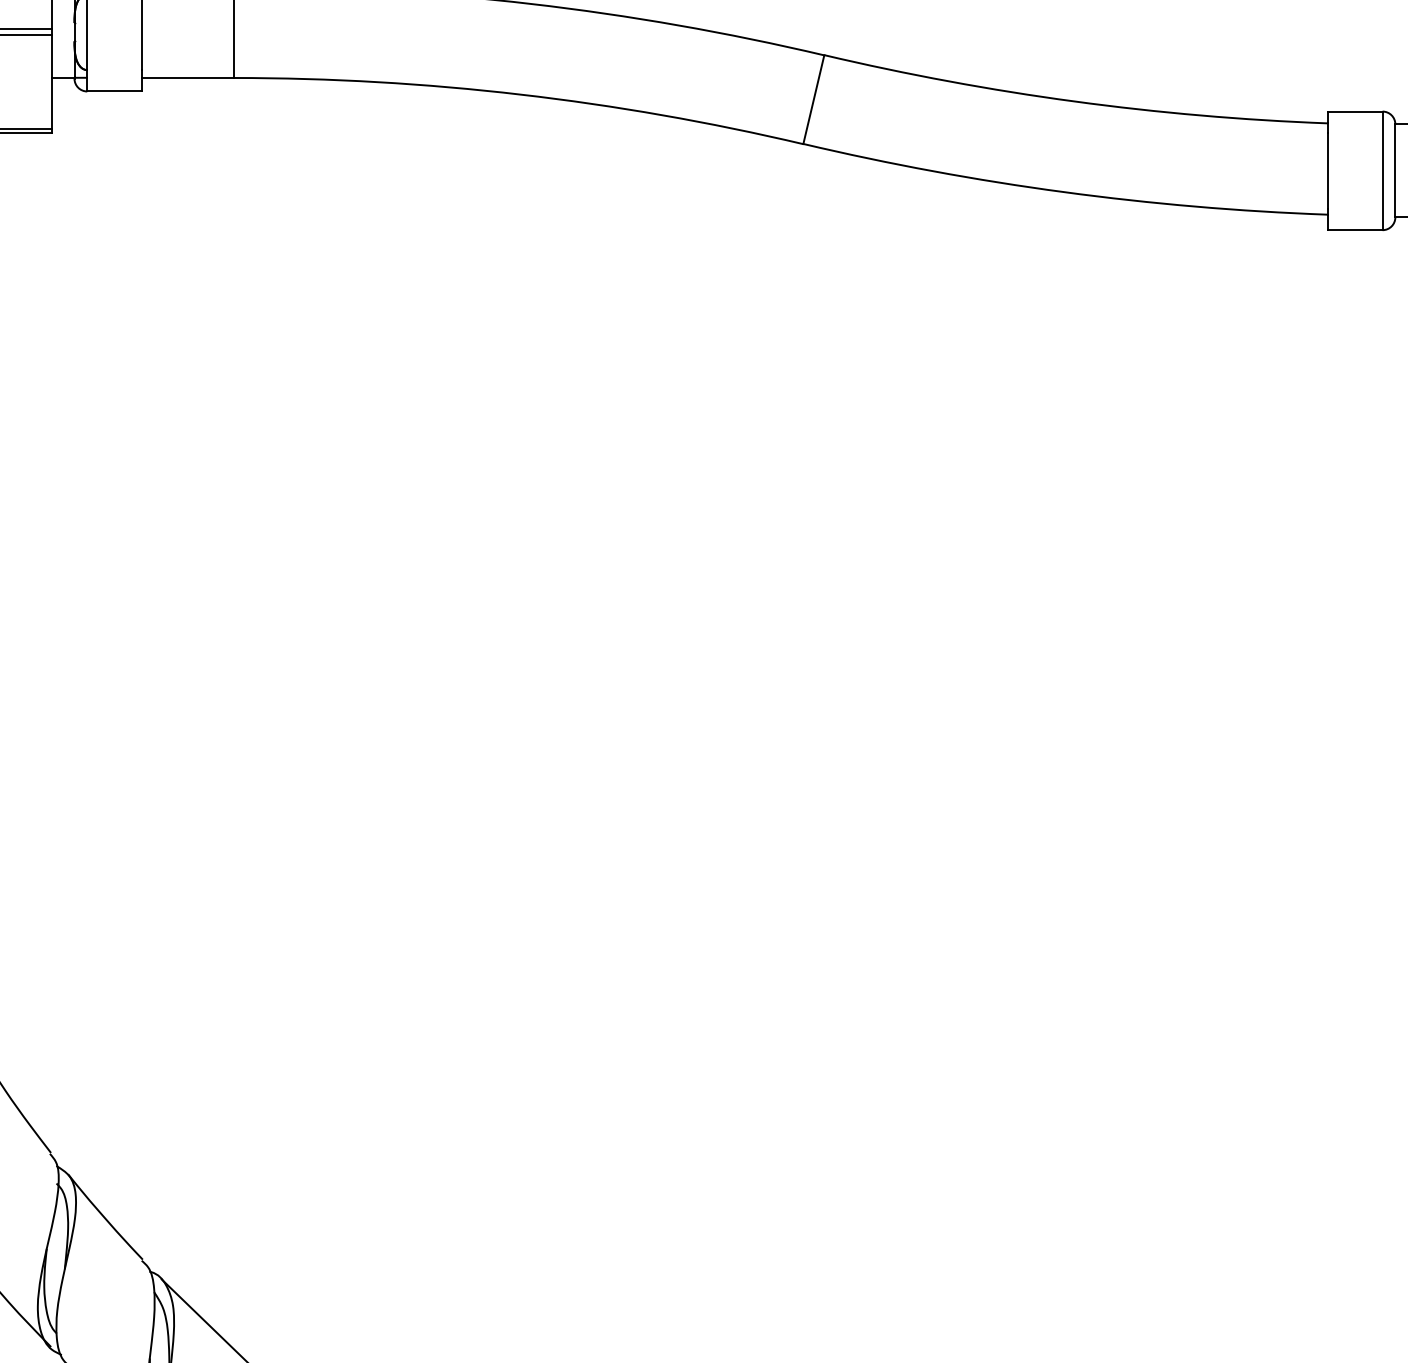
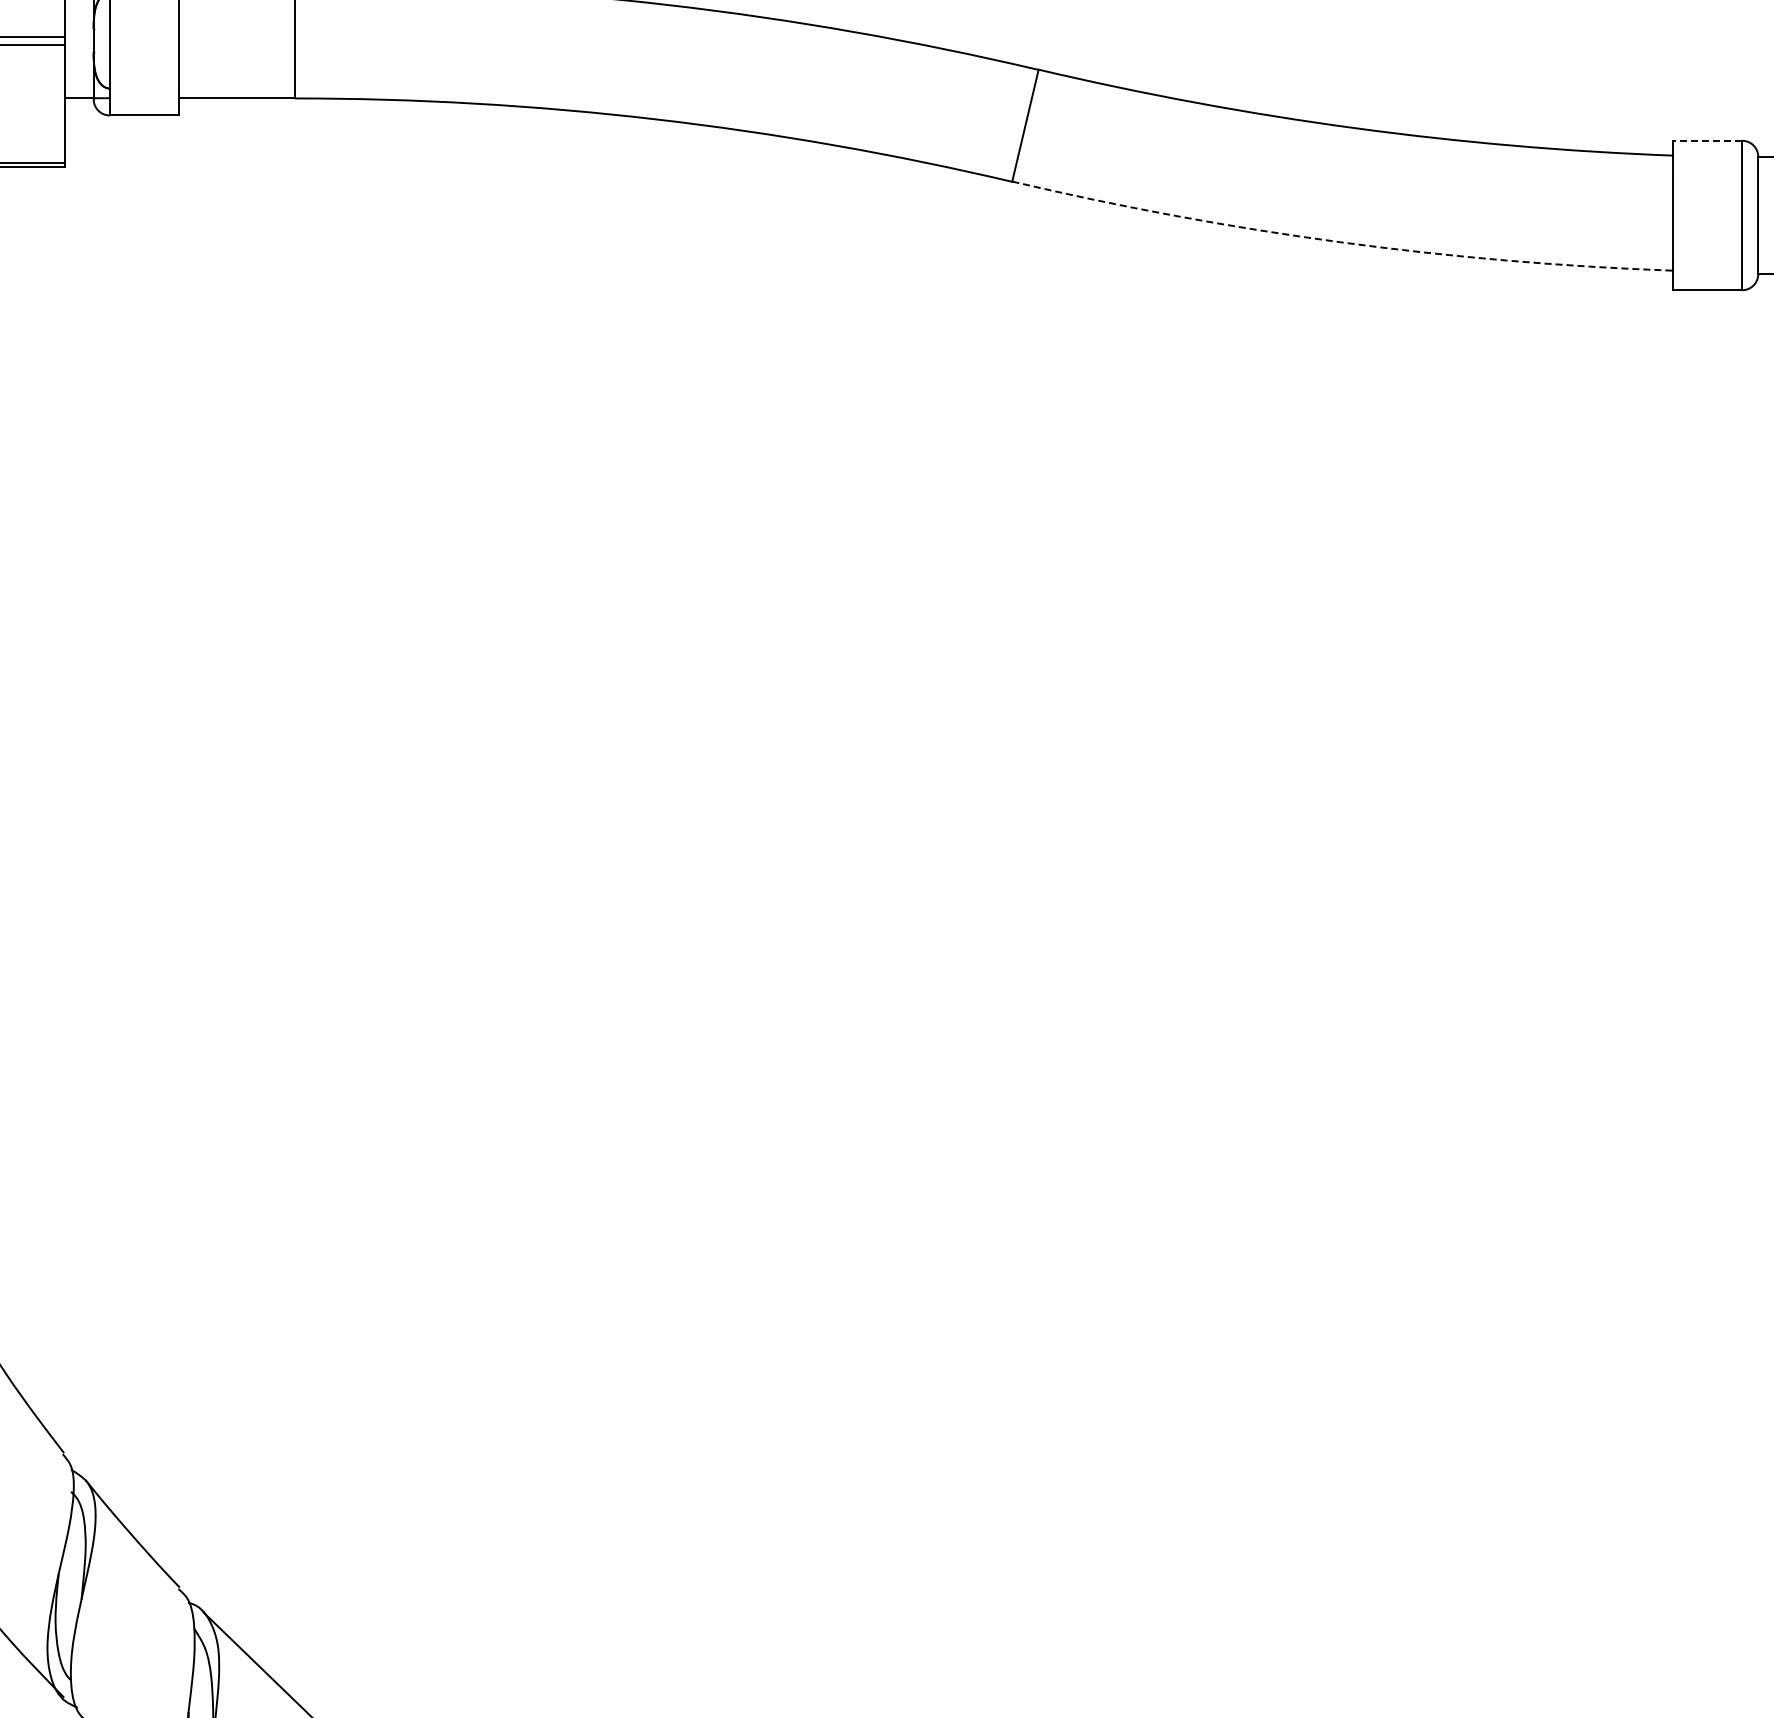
line: (1355, 111) -> (1707, 140), solid -> dashed
arc: (1063, 192) -> (1340, 242), solid -> dashed

